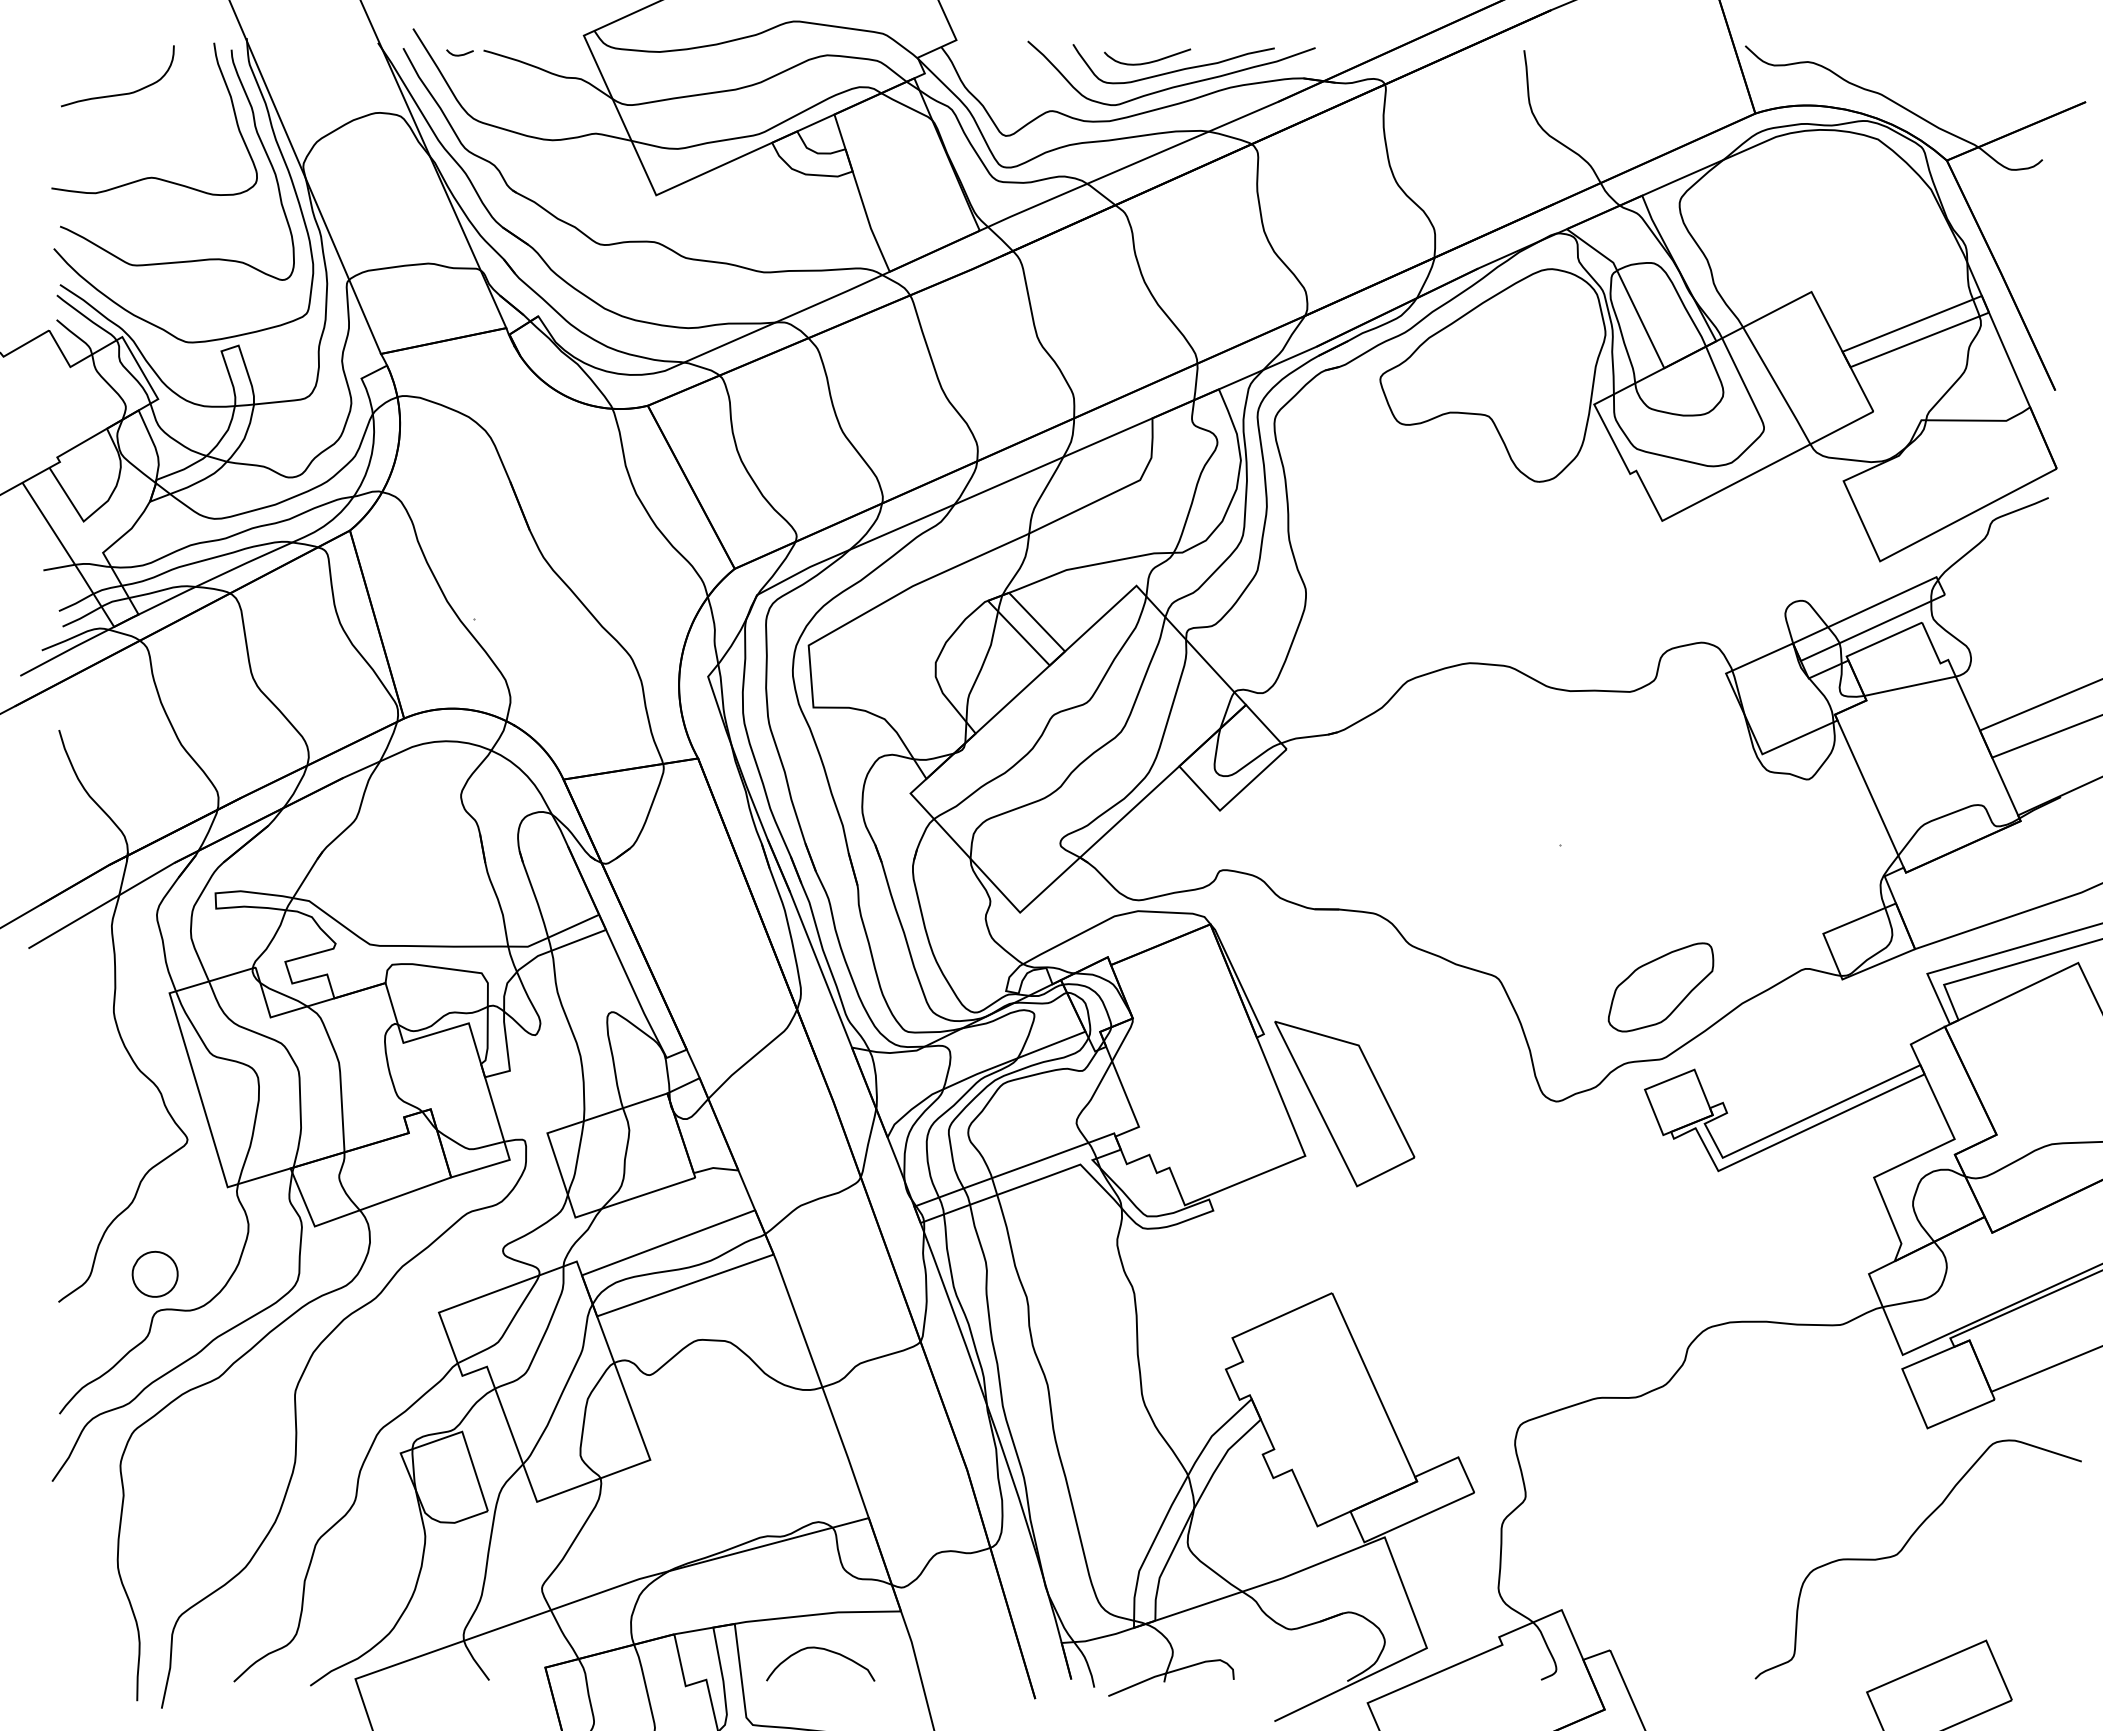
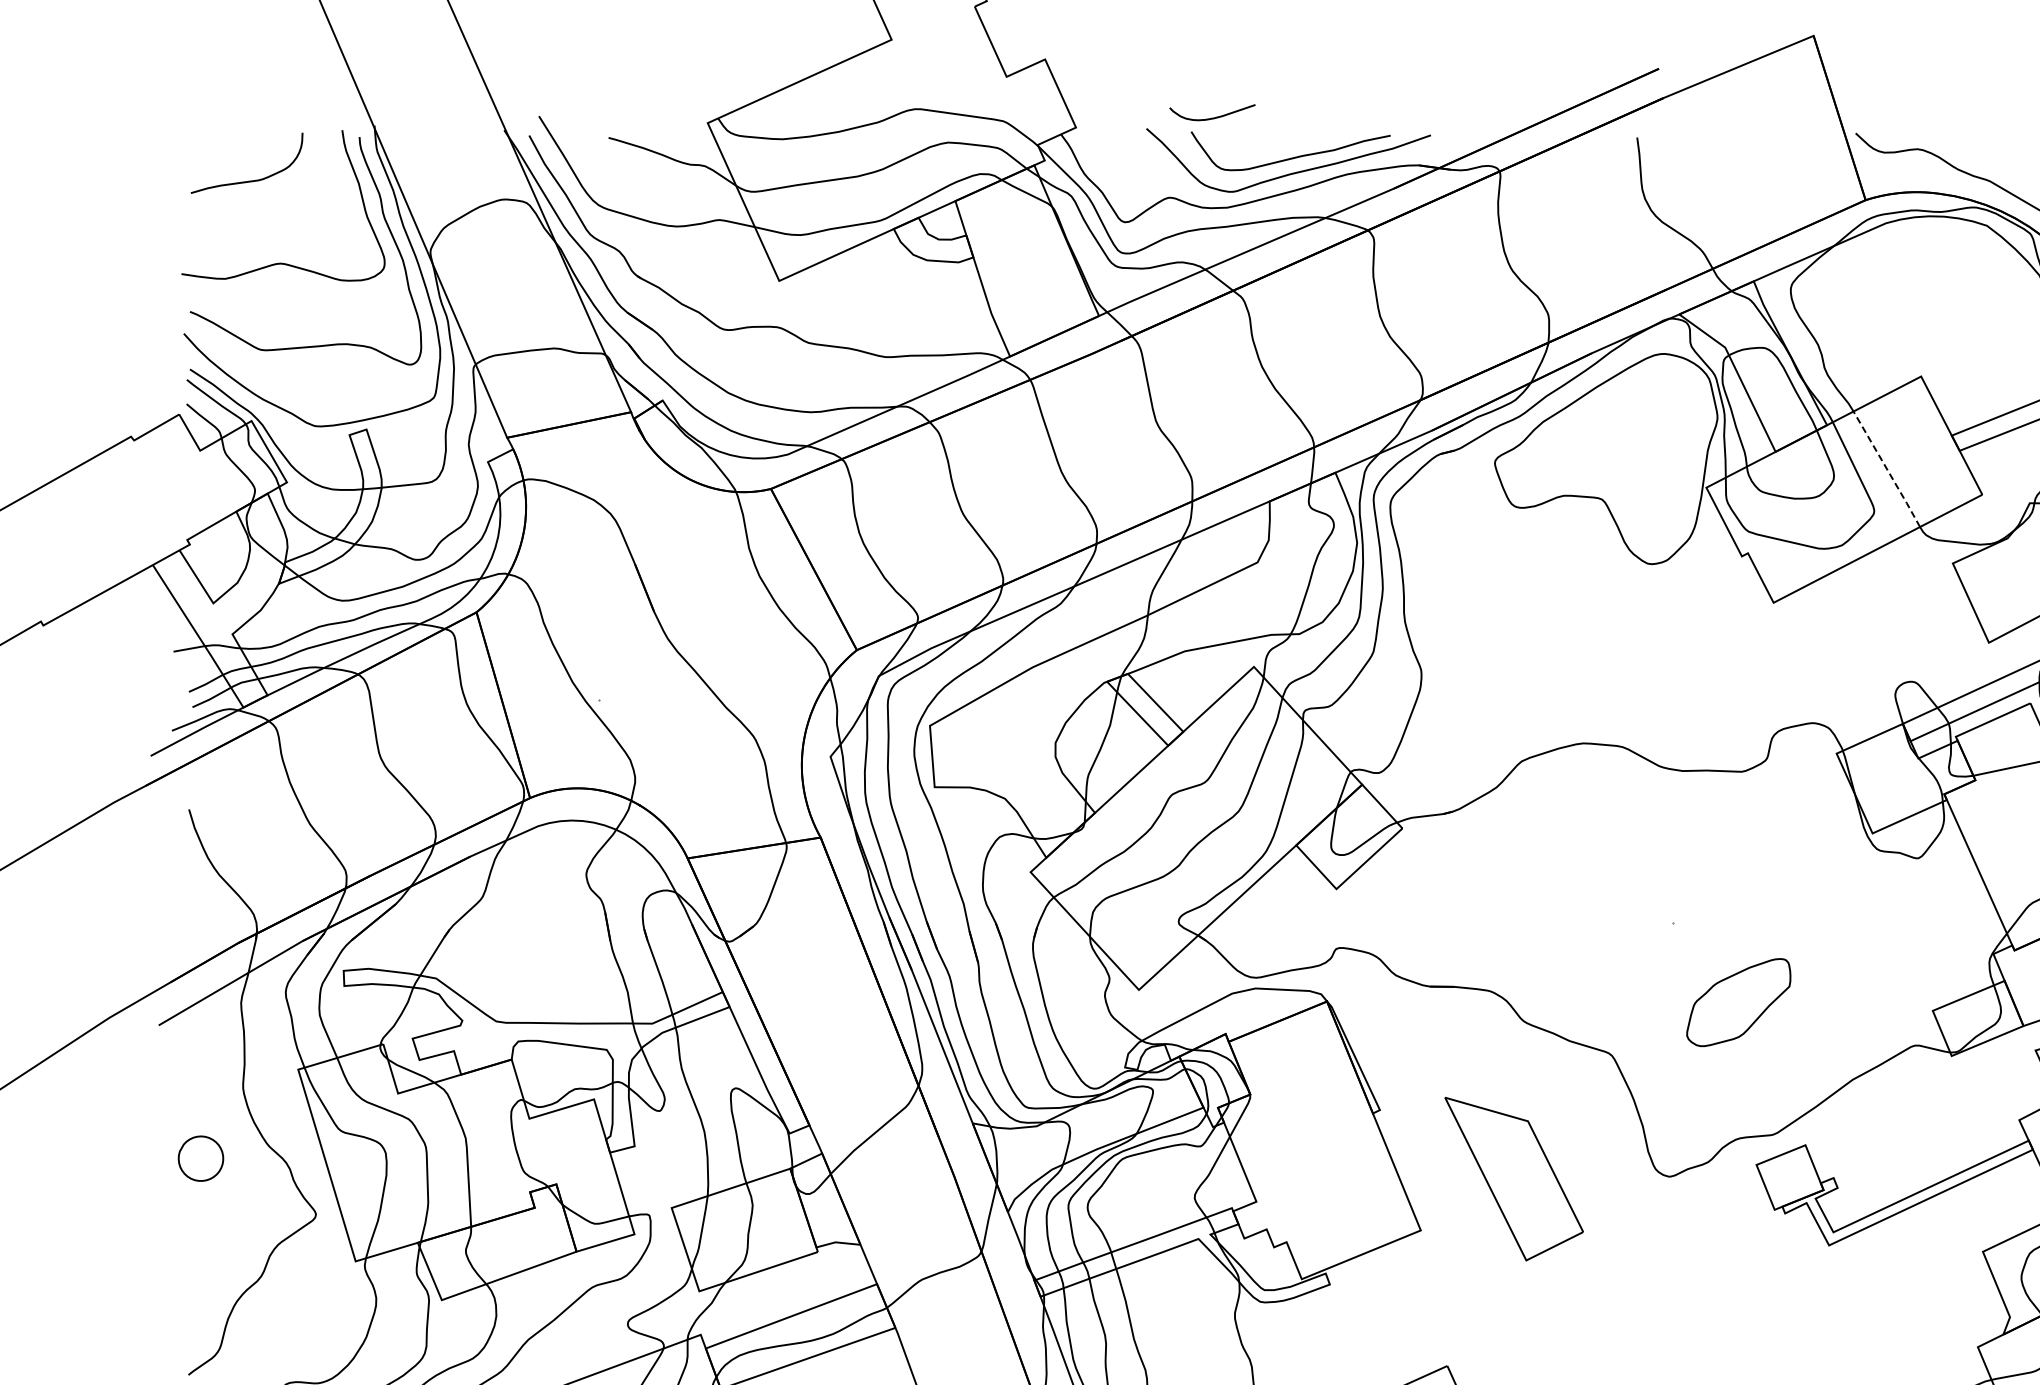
curve: (459, 54) -> (584, 141), removed
curve: (1149, 61) -> (1214, 117), moved
line: (1777, 385) -> (1887, 468), solid -> dashed
part: (1660, 987) -> (1738, 1002), moved
part: (1344, 1103) -> (1513, 1178), moved
part: (154, 1273) -> (200, 1157), moved

